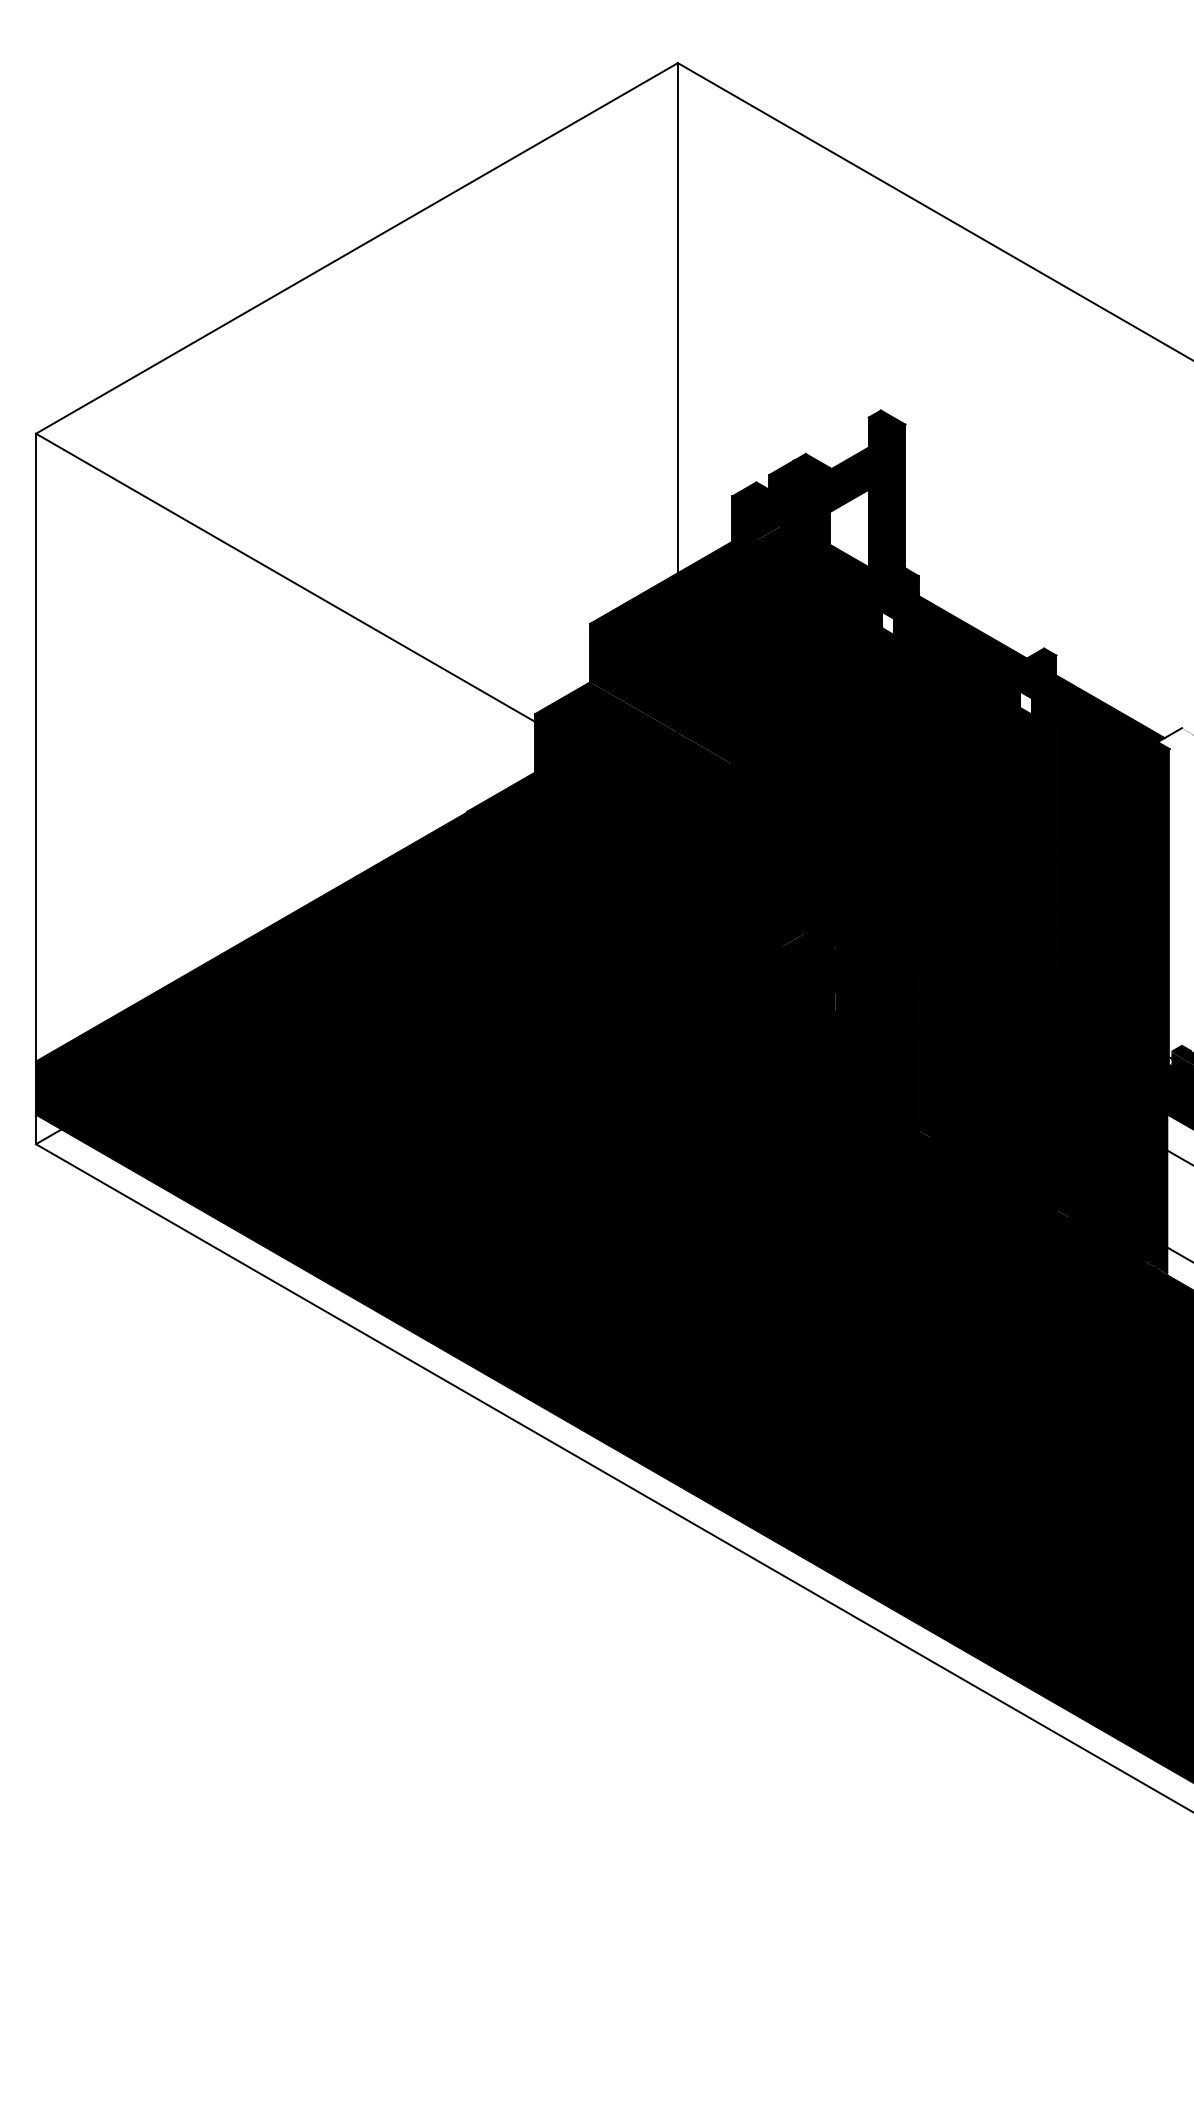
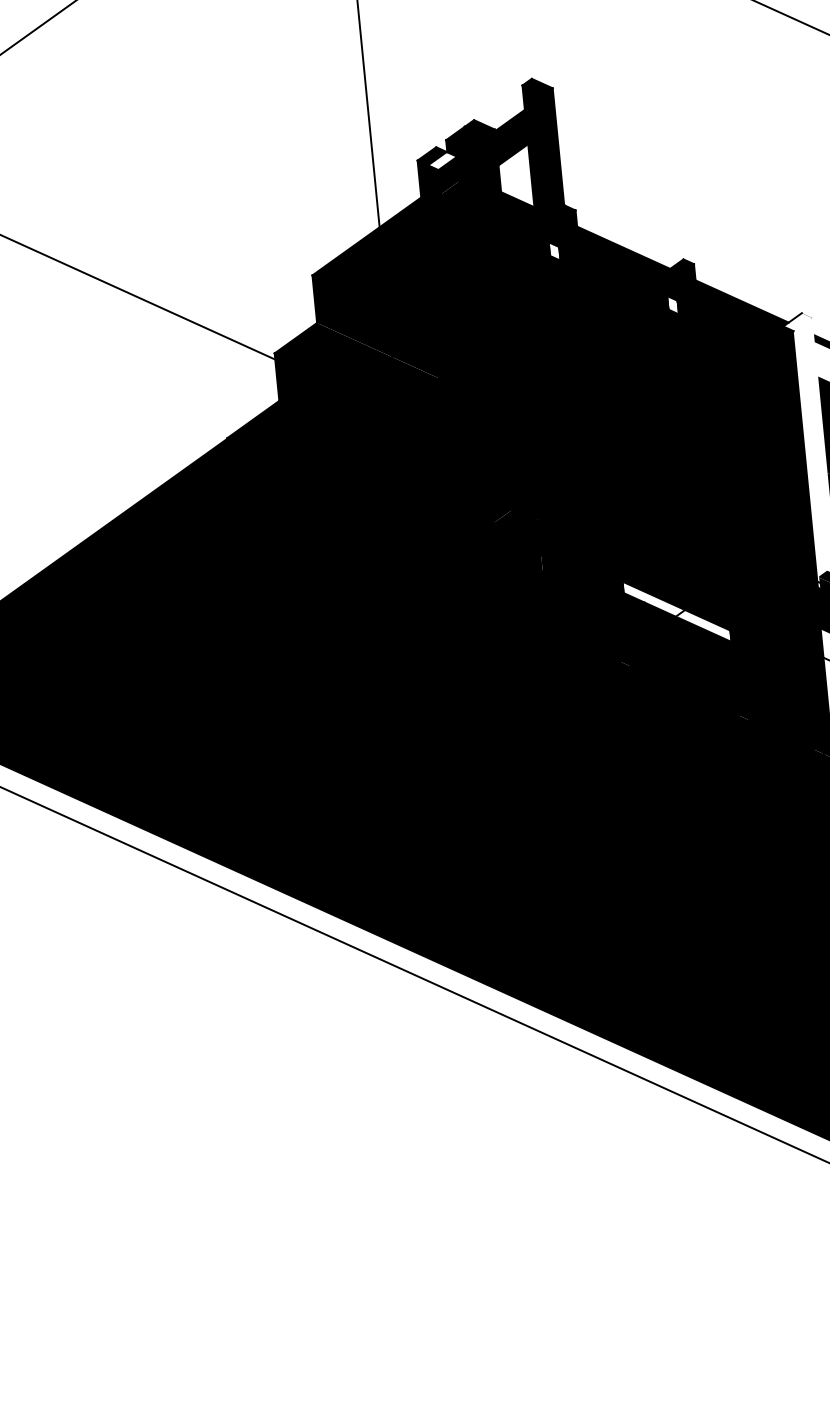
fill: (762, 499) -> (442, 160), removed
fill: (993, 1076) -> (676, 611), removed

